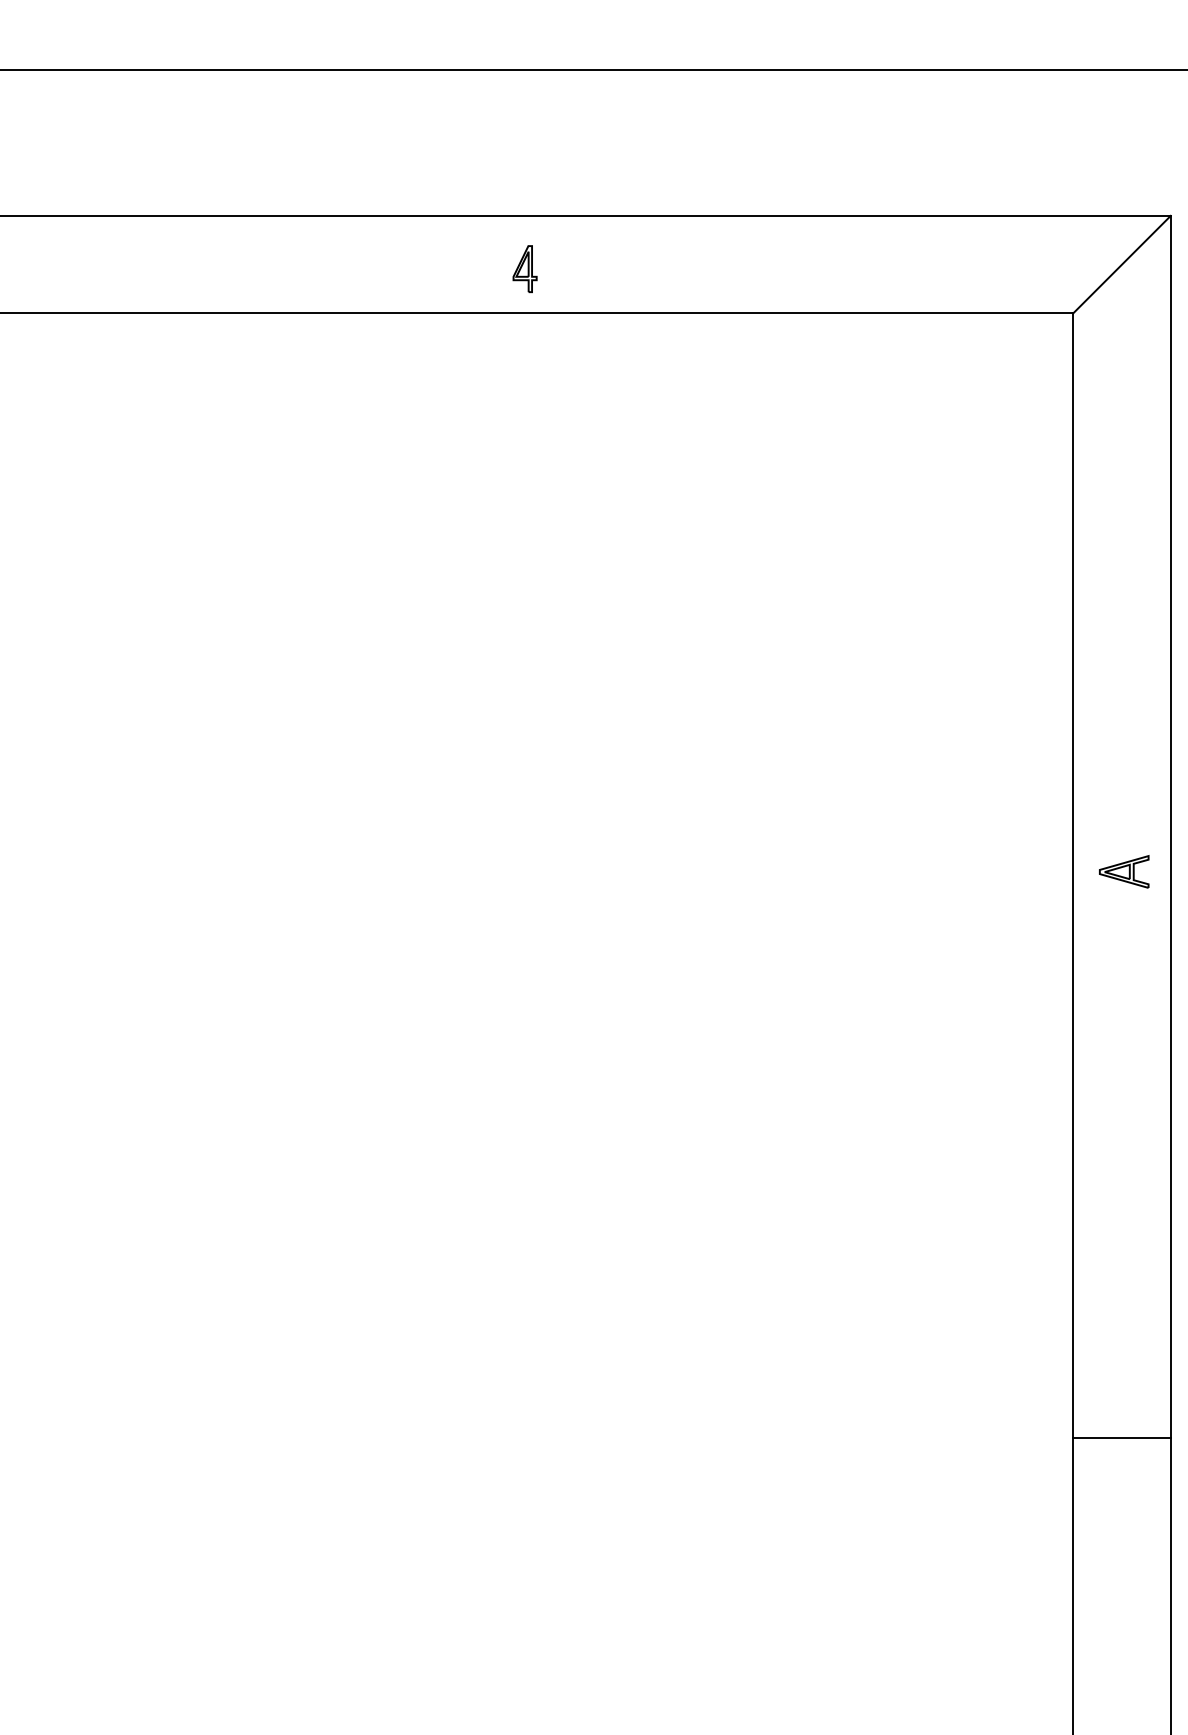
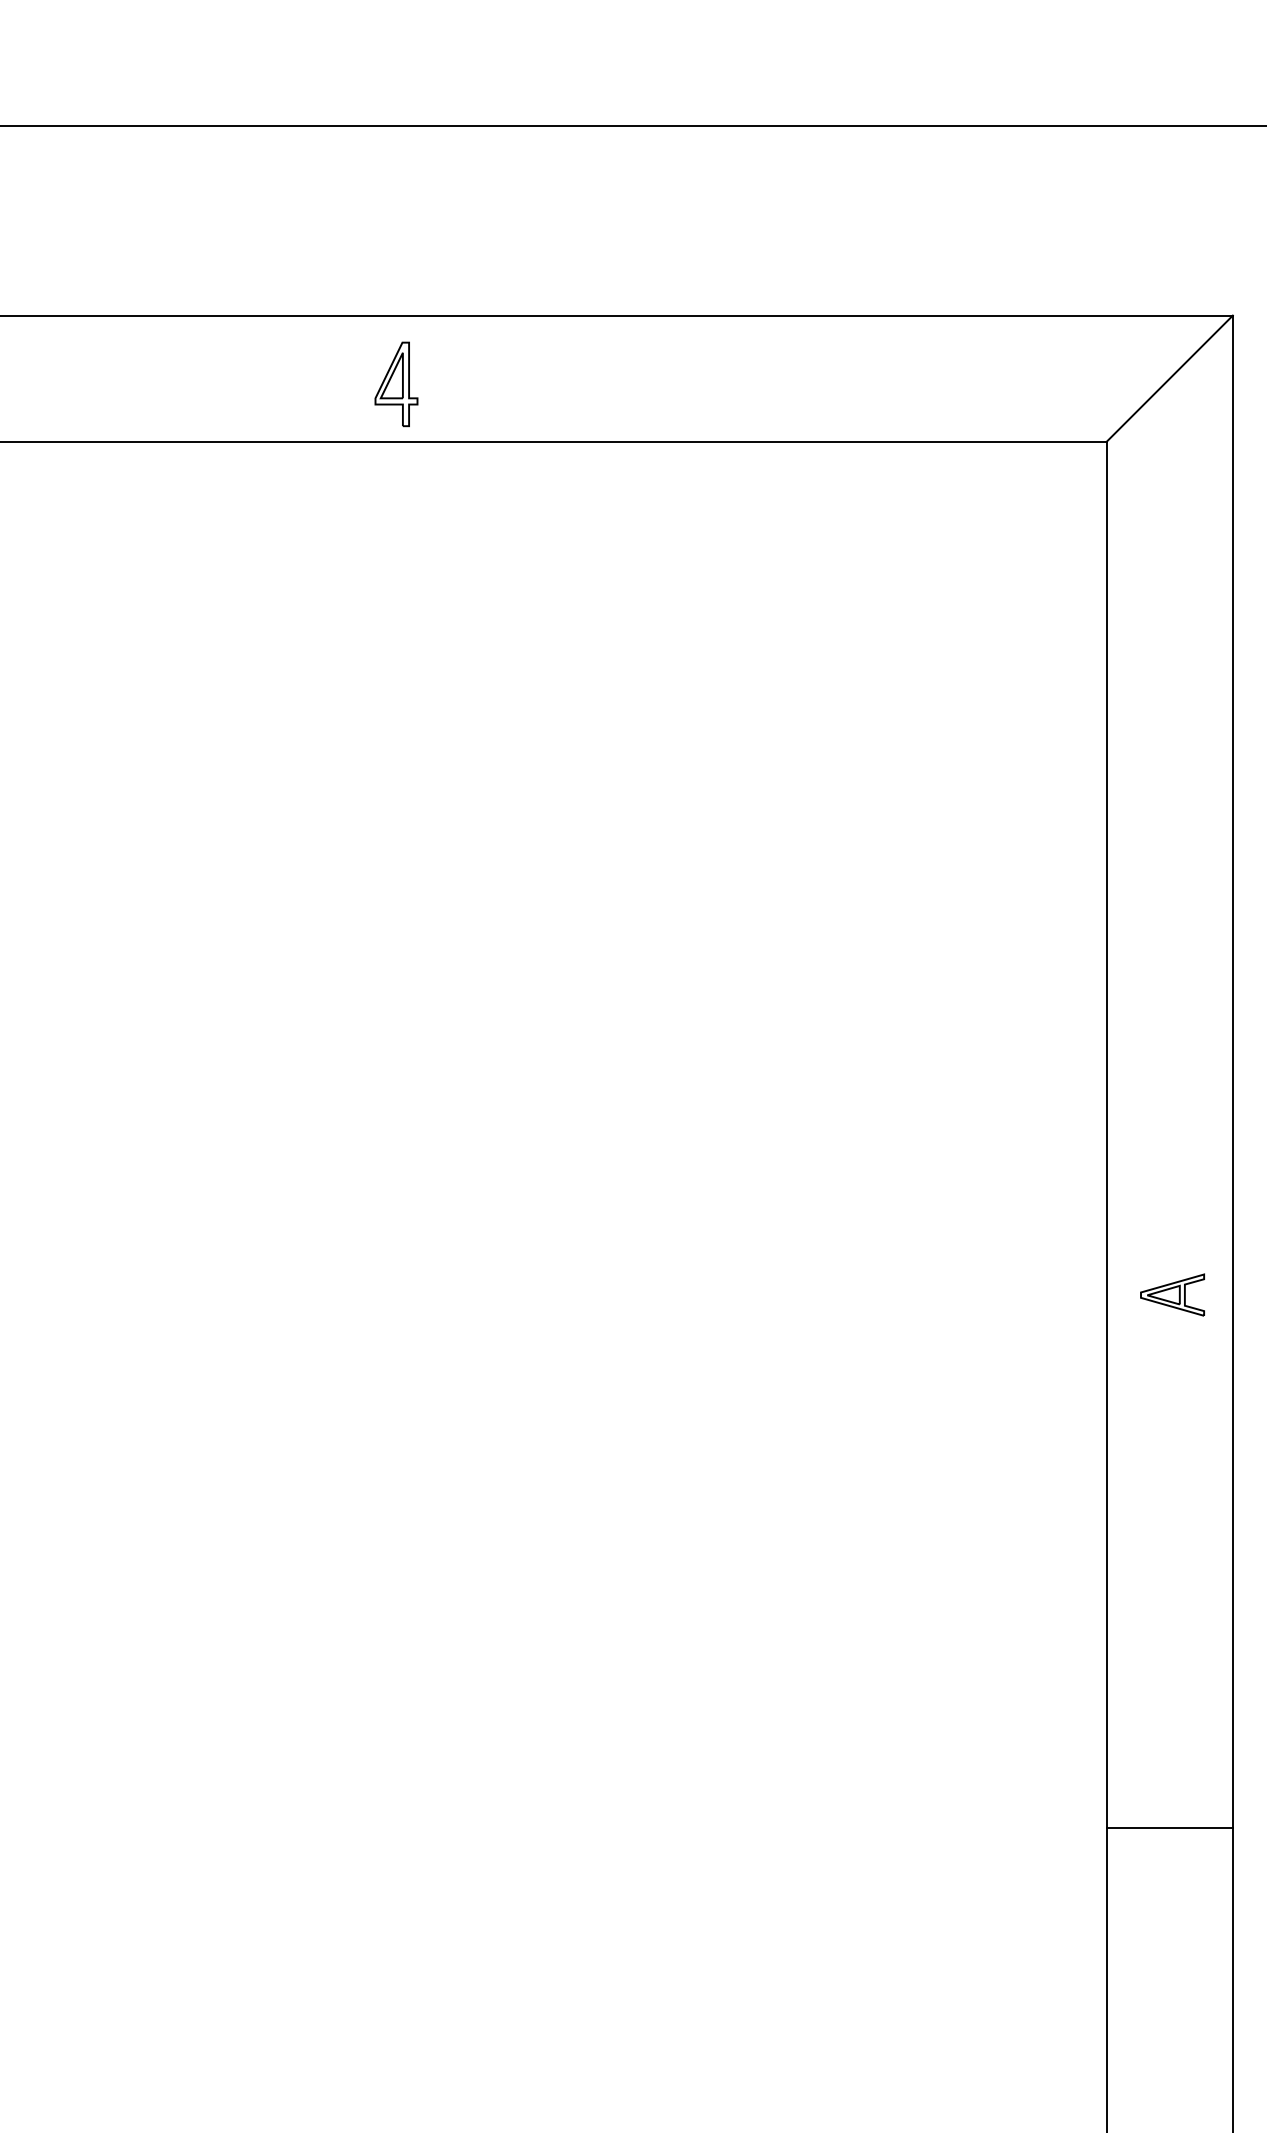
part: (524, 269) -> (395, 385), size x1.4
part: (1124, 871) -> (1172, 1294), moved
line: (1121, 1438) -> (1169, 1828), moved

